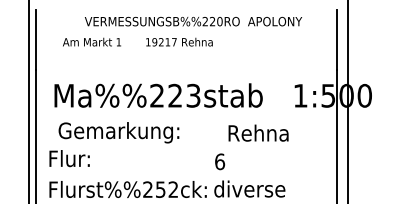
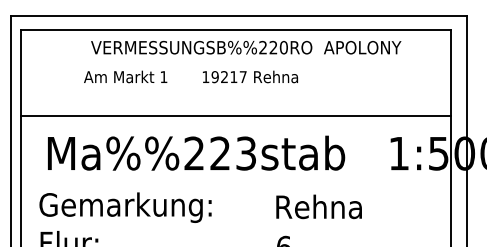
line: (185, 9) -> (234, 30), added
text: (137, 41) -> (190, 76), moved
line: (185, 69) -> (234, 116), added
text: (118, 132) -> (124, 207), moved
text: (258, 132) -> (318, 205), moved

